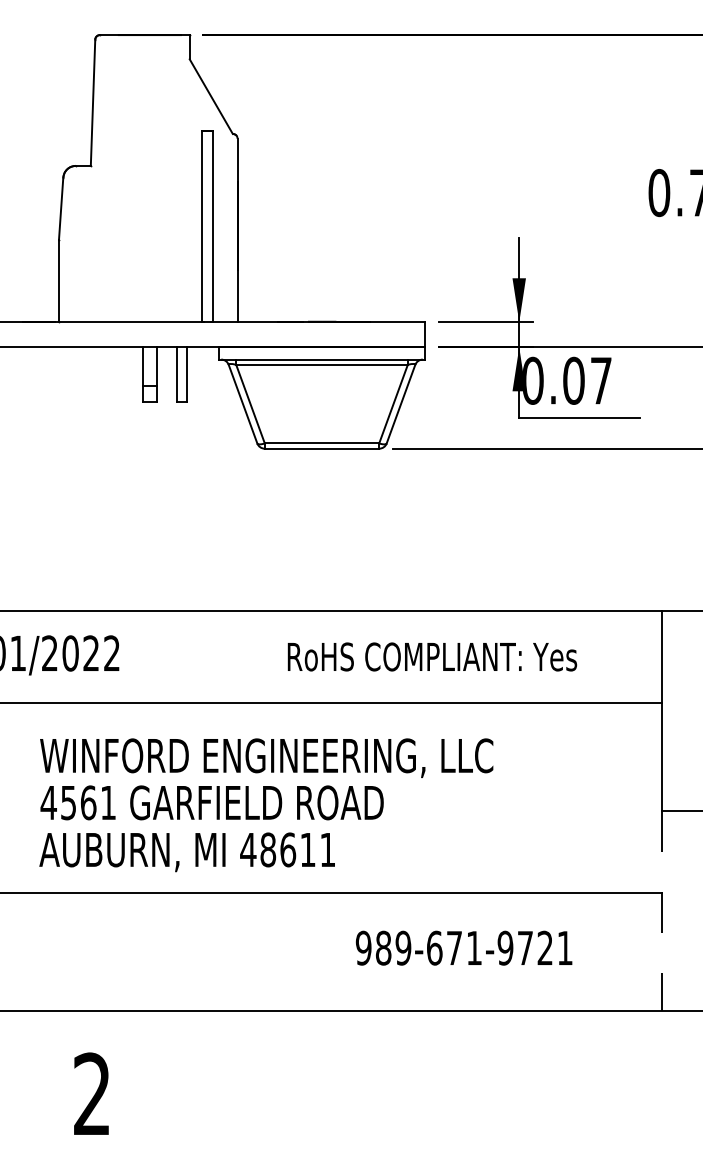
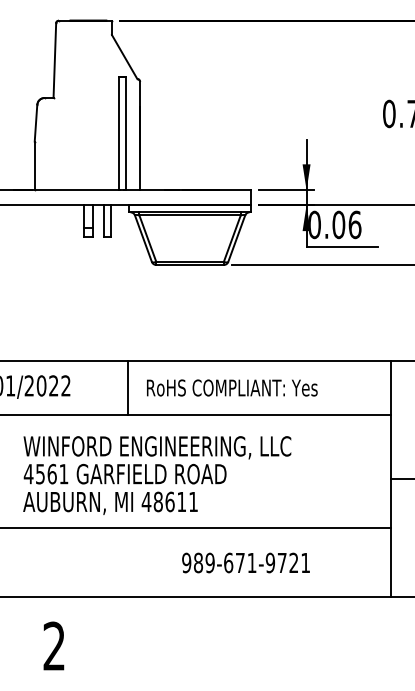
text: (600, 380) -> (354, 224), 0.07 -> 0.06
line: (217, 656) -> (128, 387), added
text: (432, 656) -> (232, 387), moved
line: (663, 911) -> (391, 538), dashed -> solid
text: (463, 947) -> (245, 562), moved

